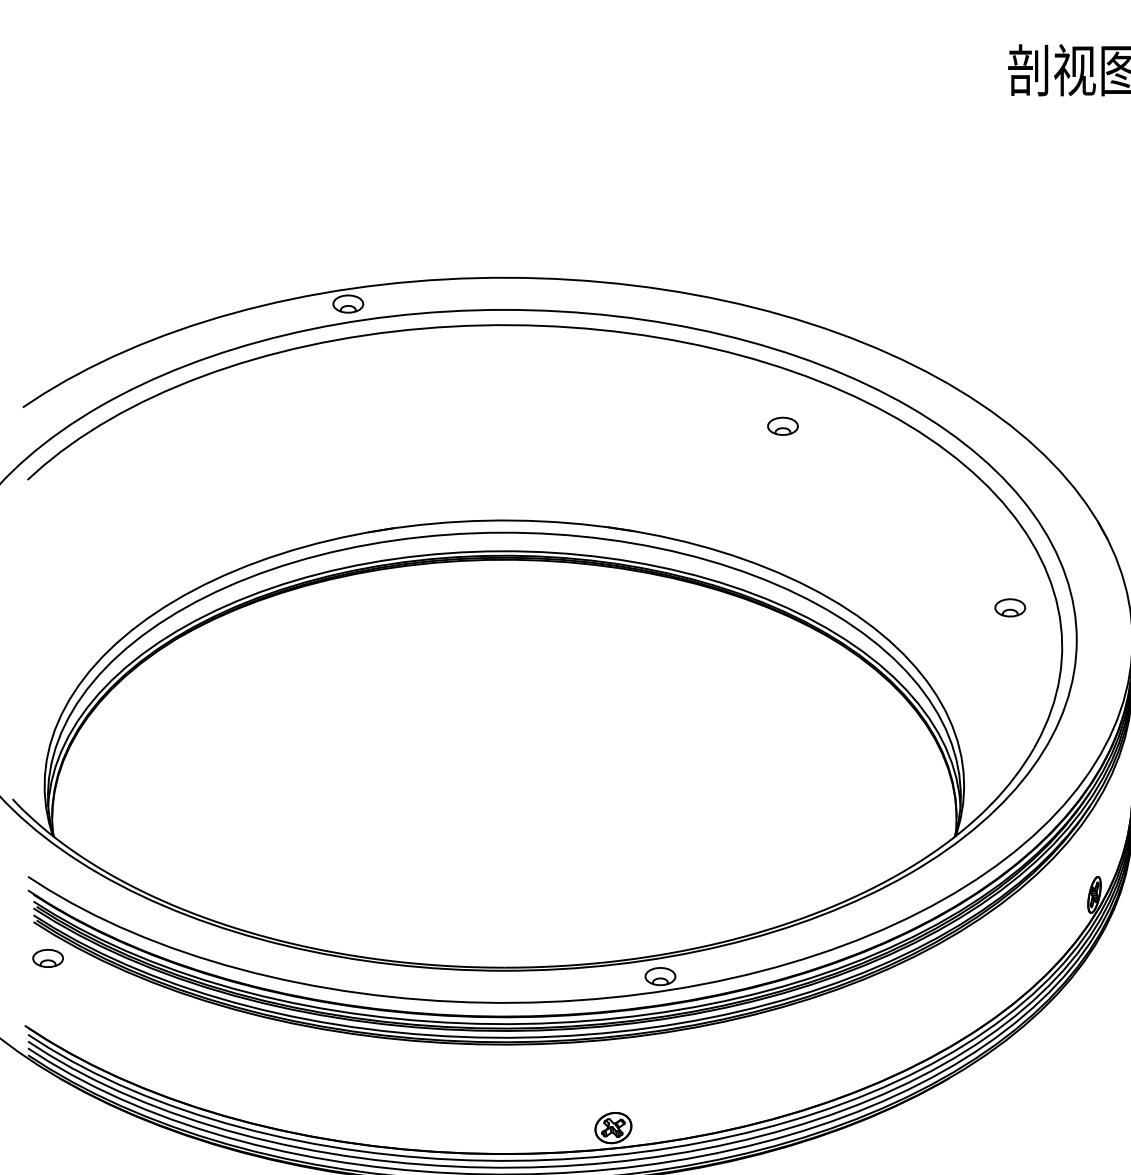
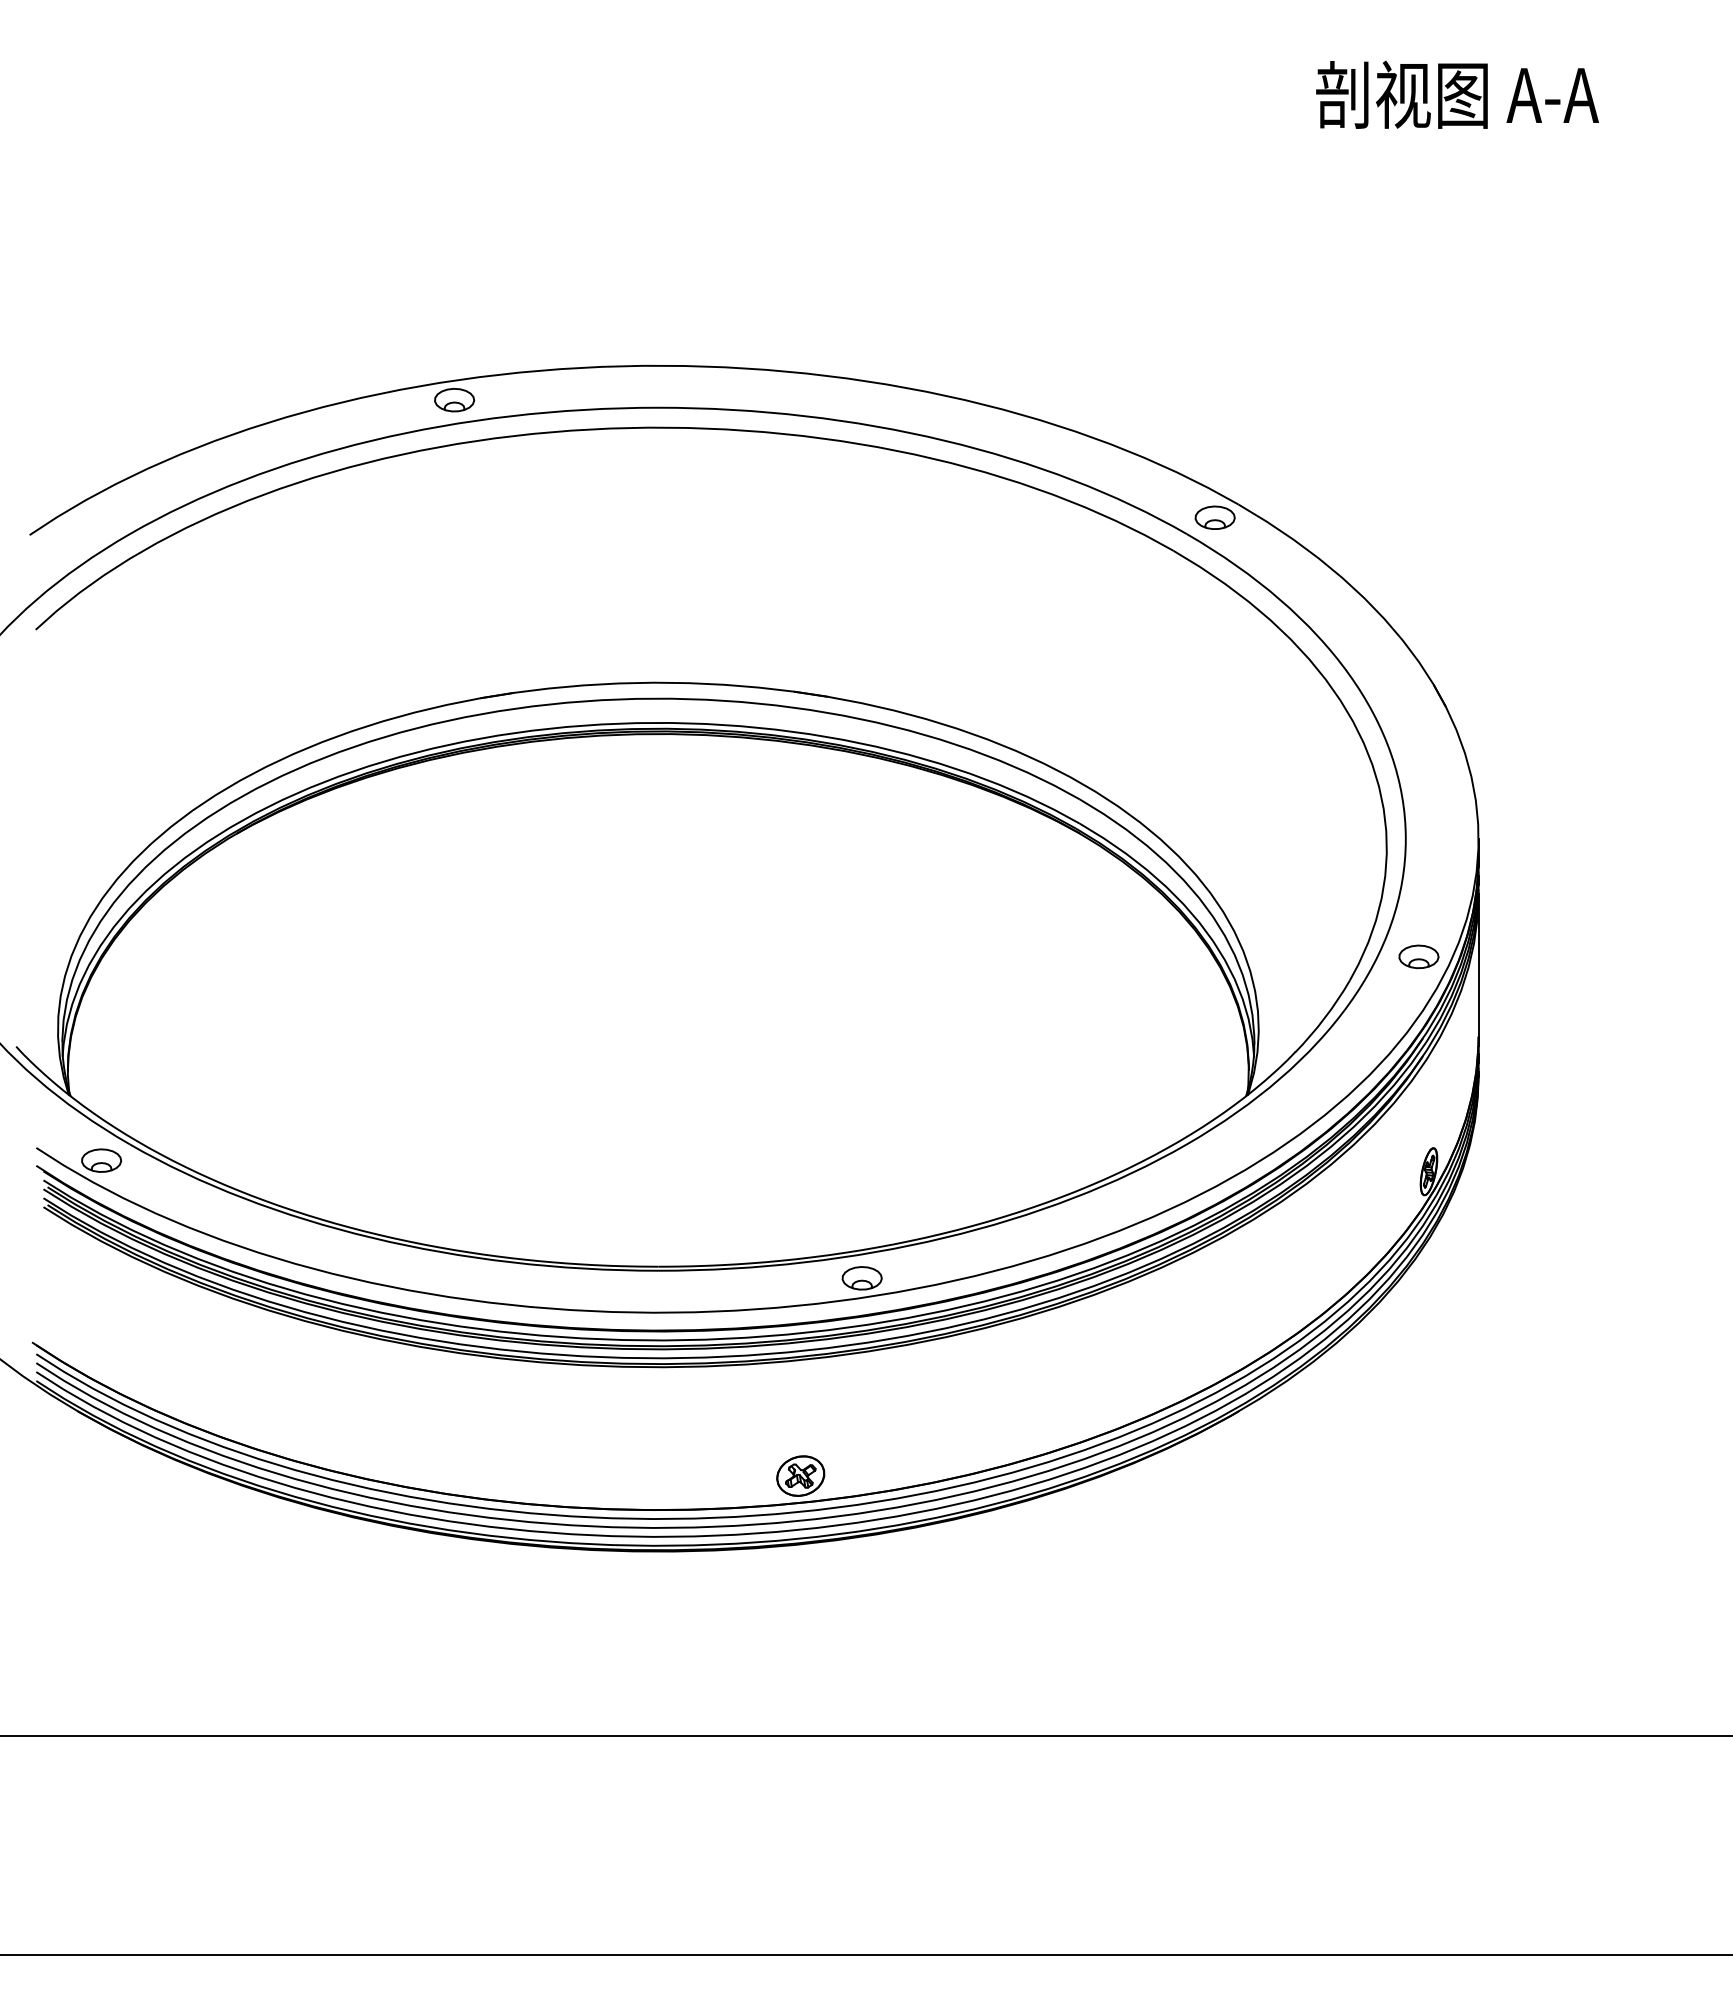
part: (782, 426) -> (1214, 517), moved
part: (1009, 607) -> (1418, 956), moved
part: (48, 958) -> (101, 1160), moved

